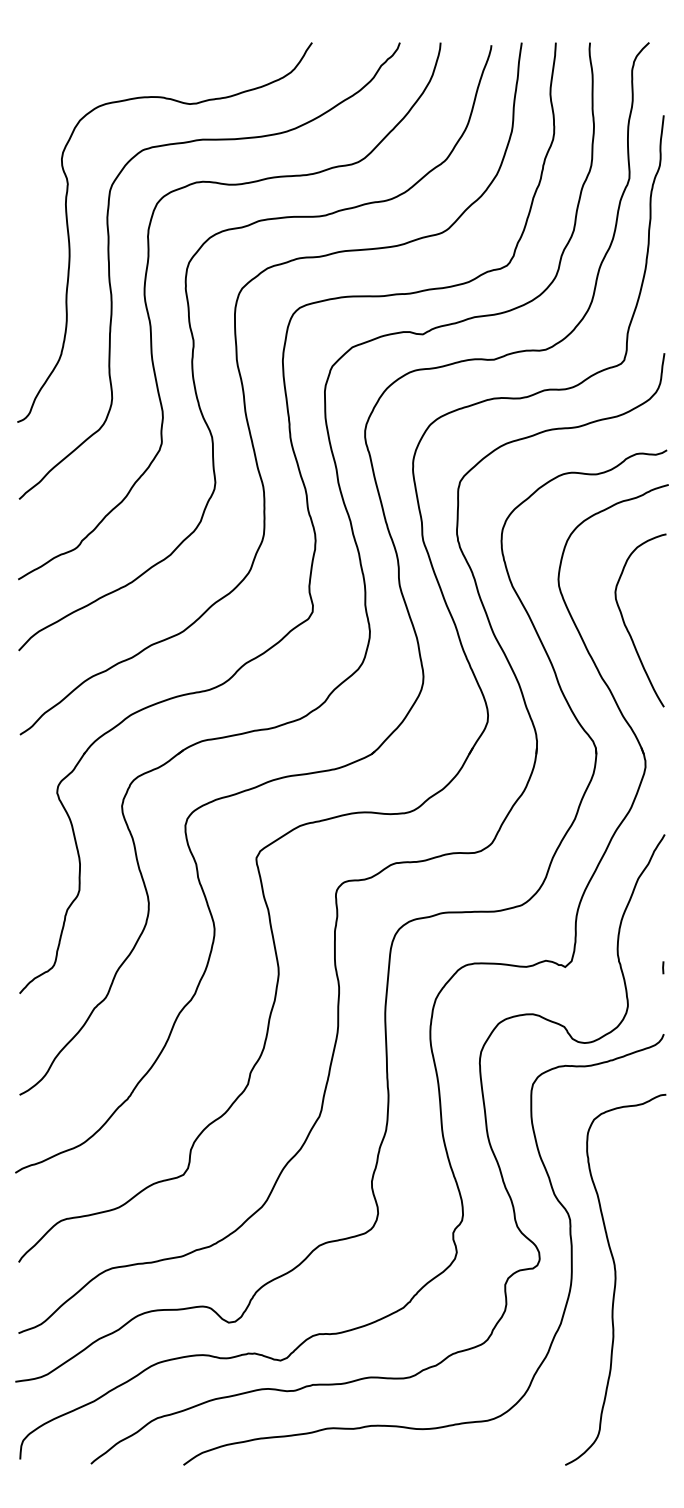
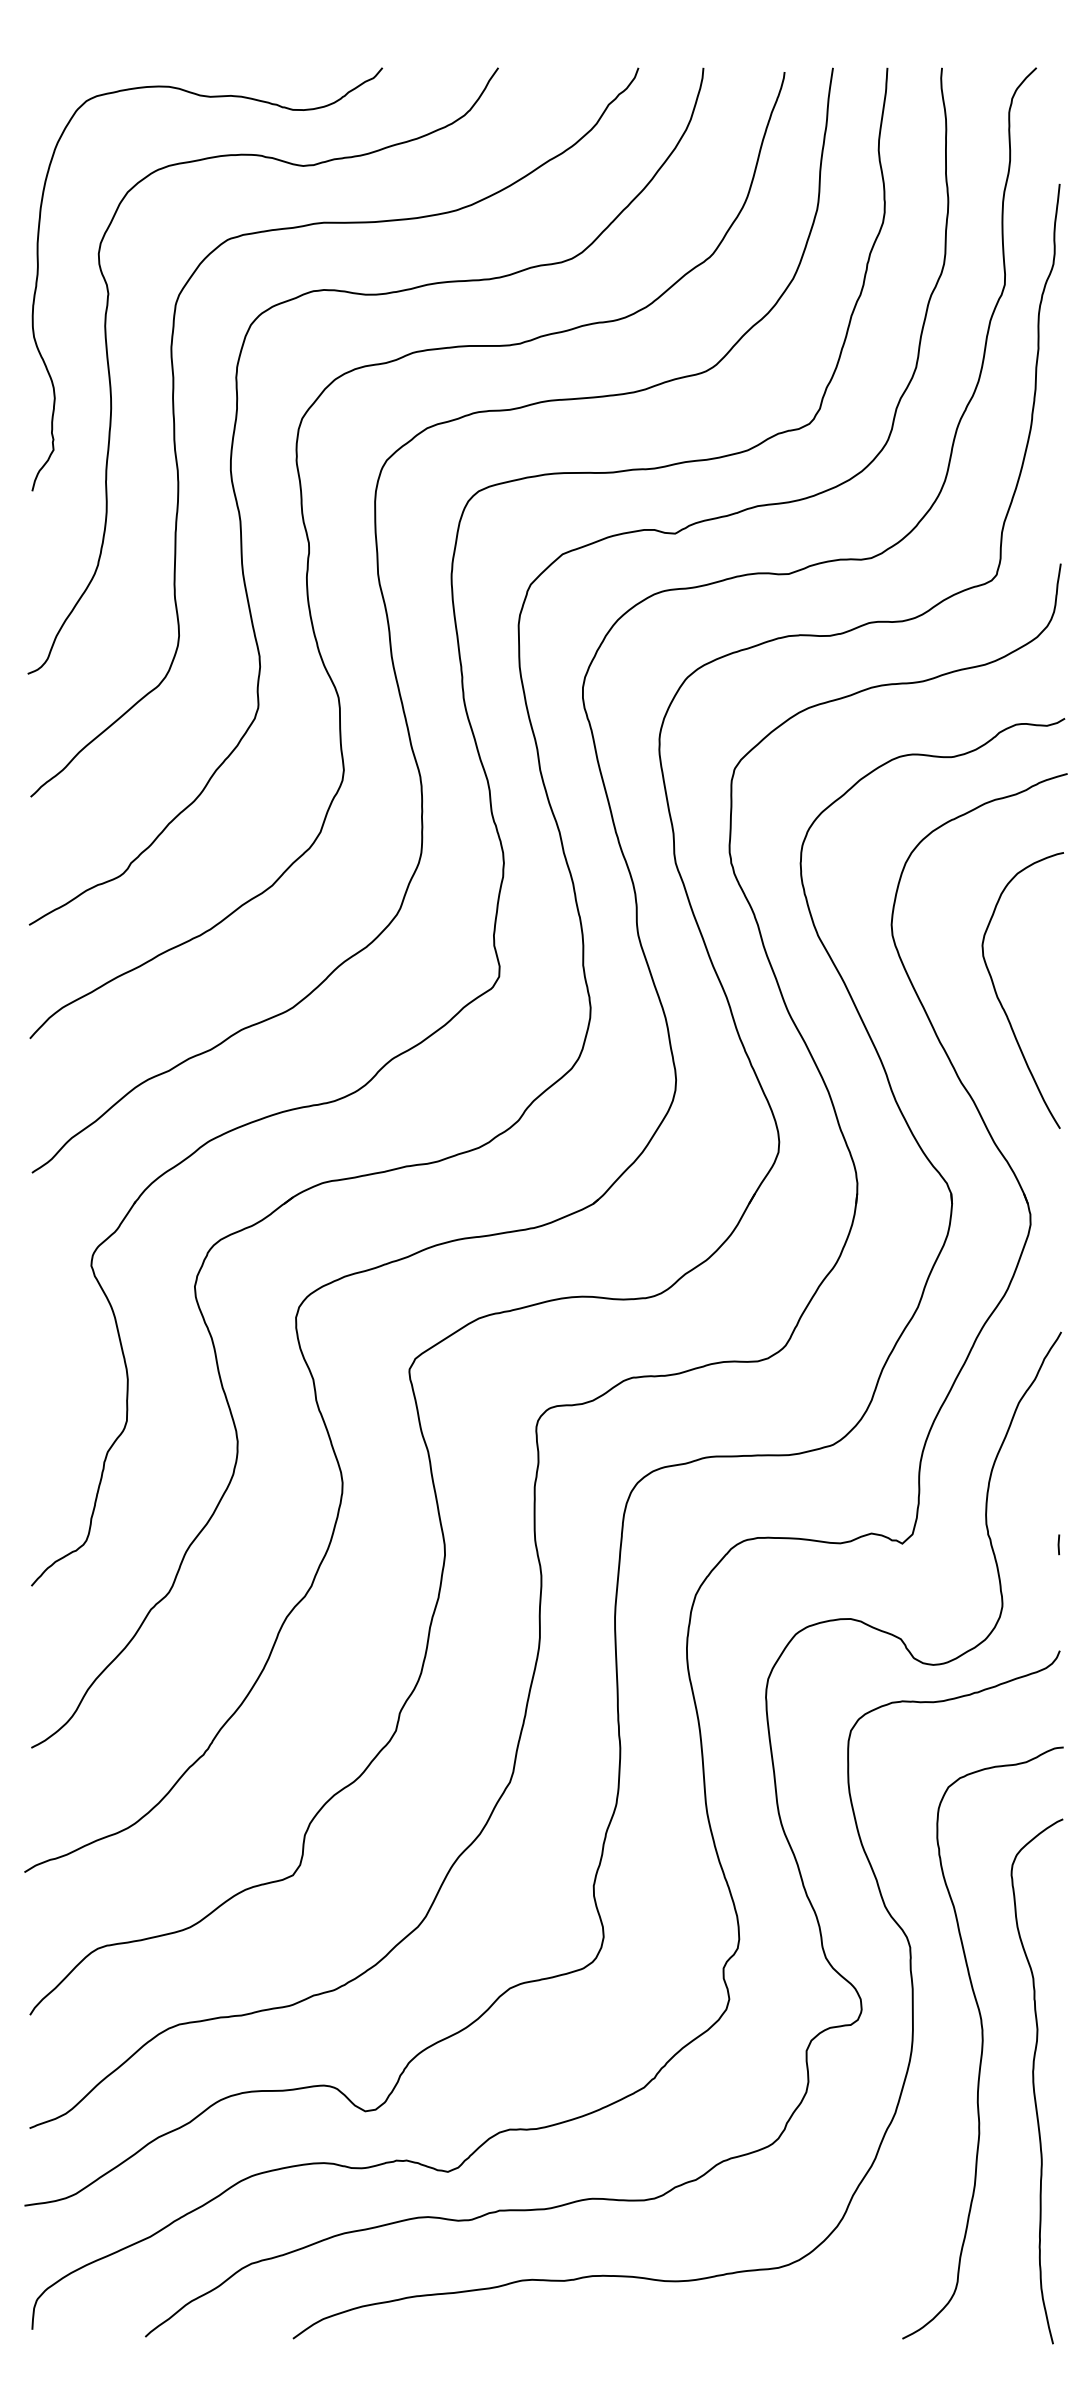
curve: (24, 174) -> (39, 278), added
curve: (648, 1303) -> (1035, 2080), added

